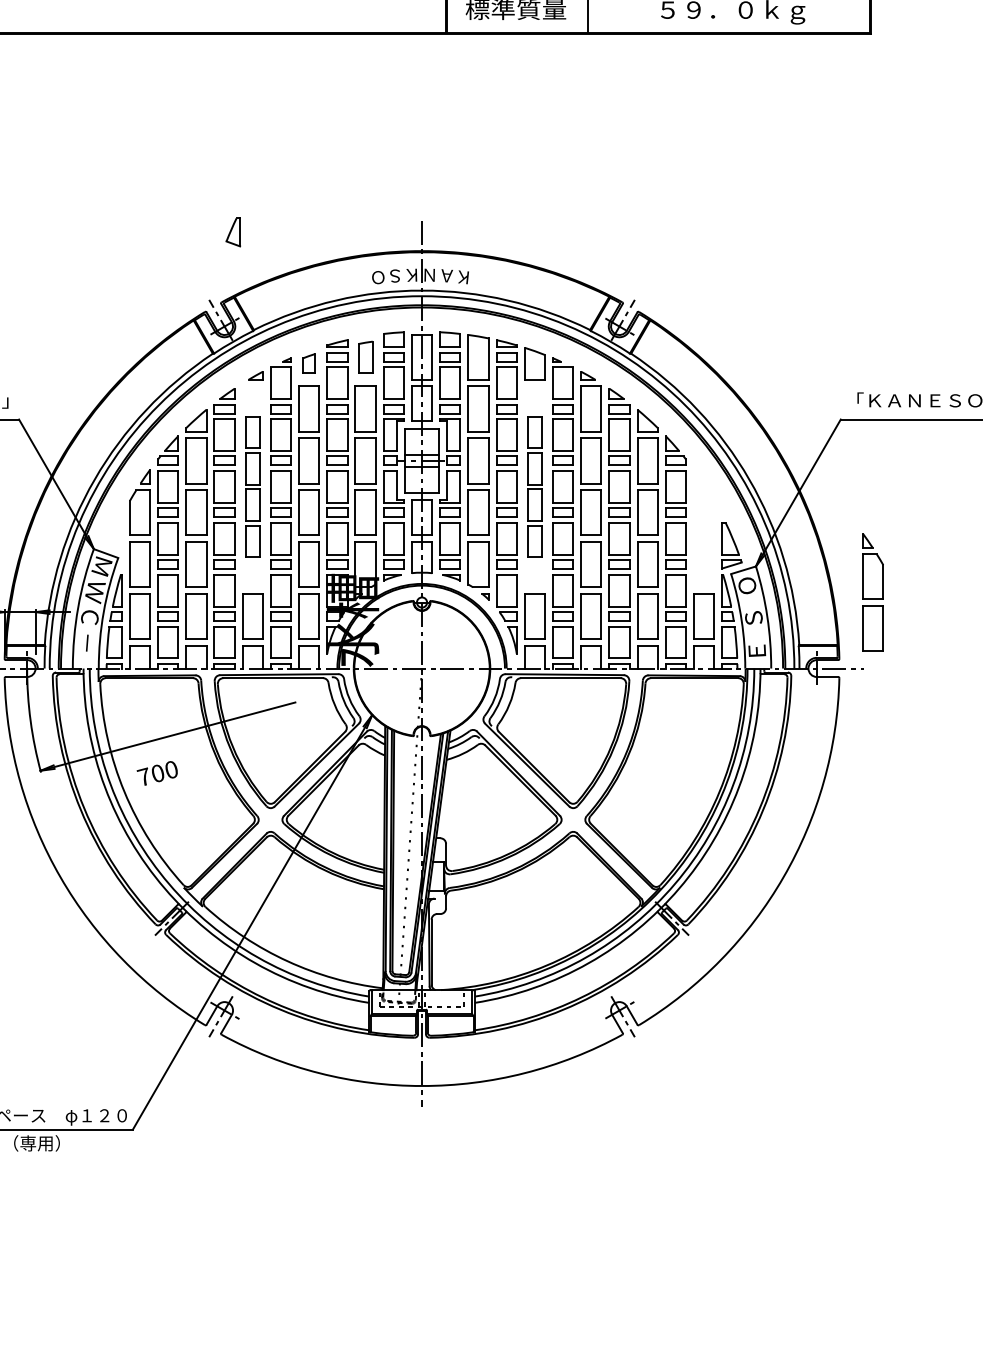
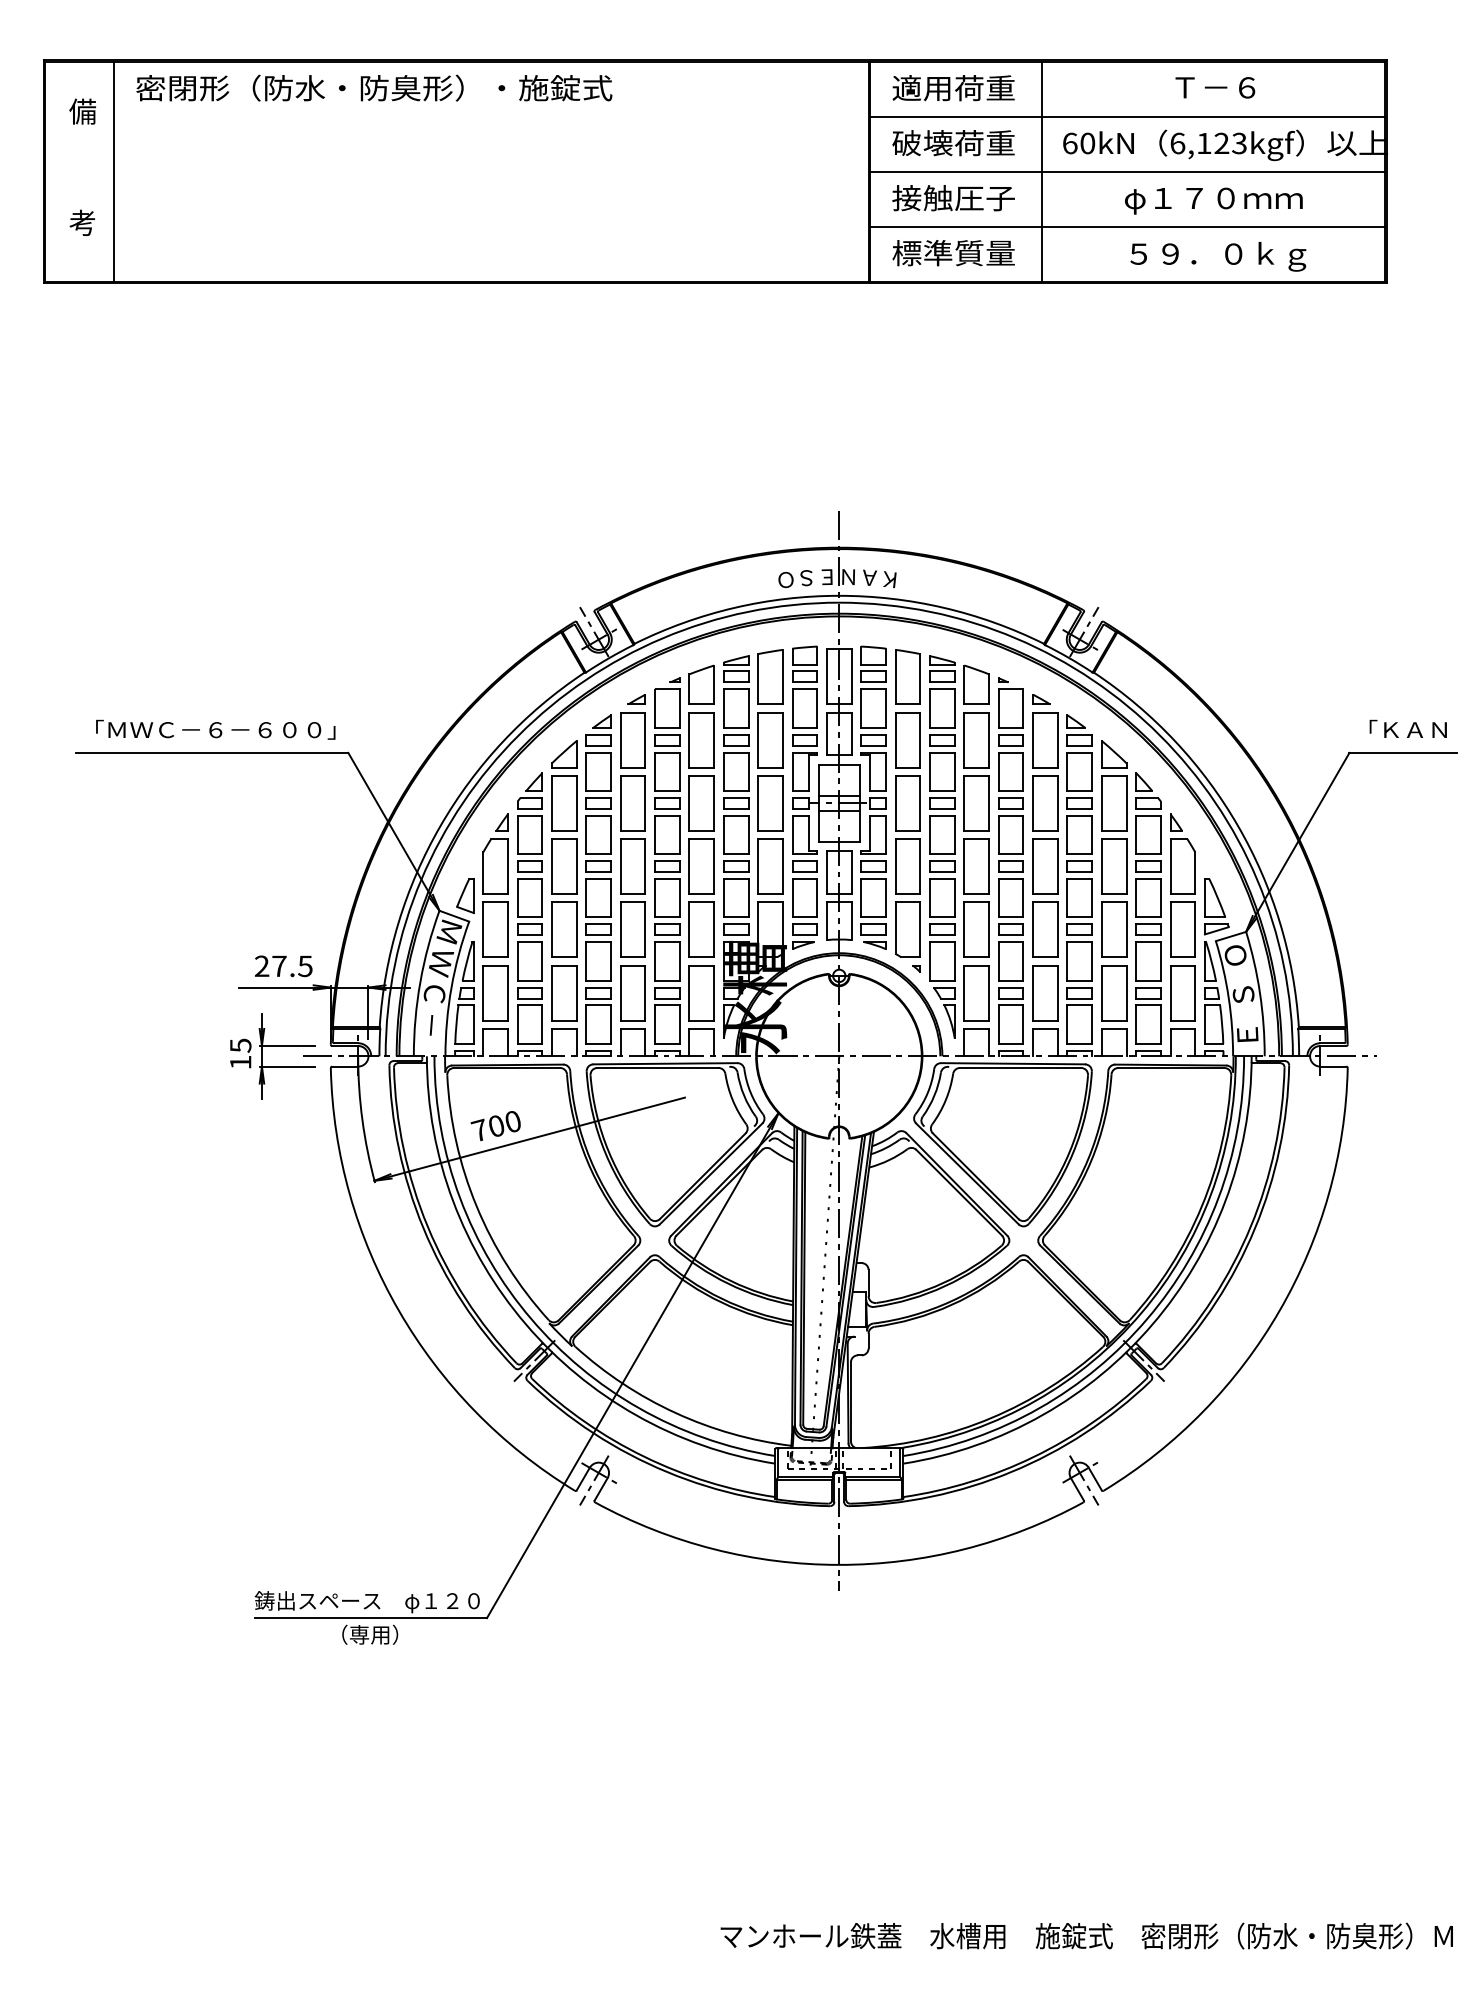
part: (233, 232) -> (465, 895), moved
text: (411, 275) -> (826, 577), Ｋ -> Ｅ
part: (365, 356) -> (770, 676), size x1.43
part: (308, 363) -> (701, 684), size x1.67
part: (252, 486) -> (632, 834), size x1.43
part: (534, 486) -> (976, 834), size x1.43
part: (872, 592) -> (1182, 885), moved
text: (157, 773) -> (495, 1126), moved

